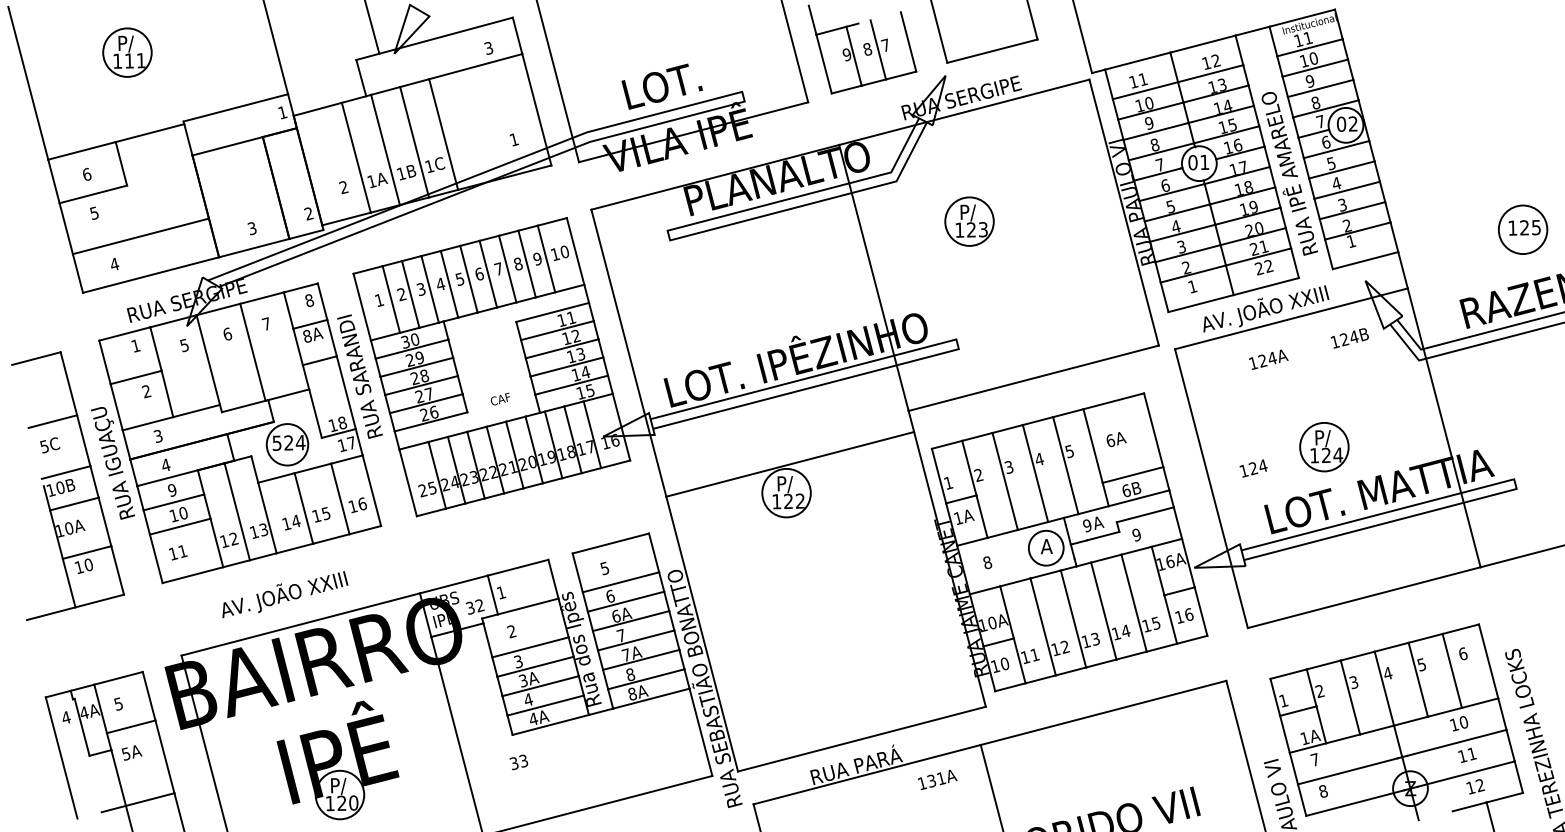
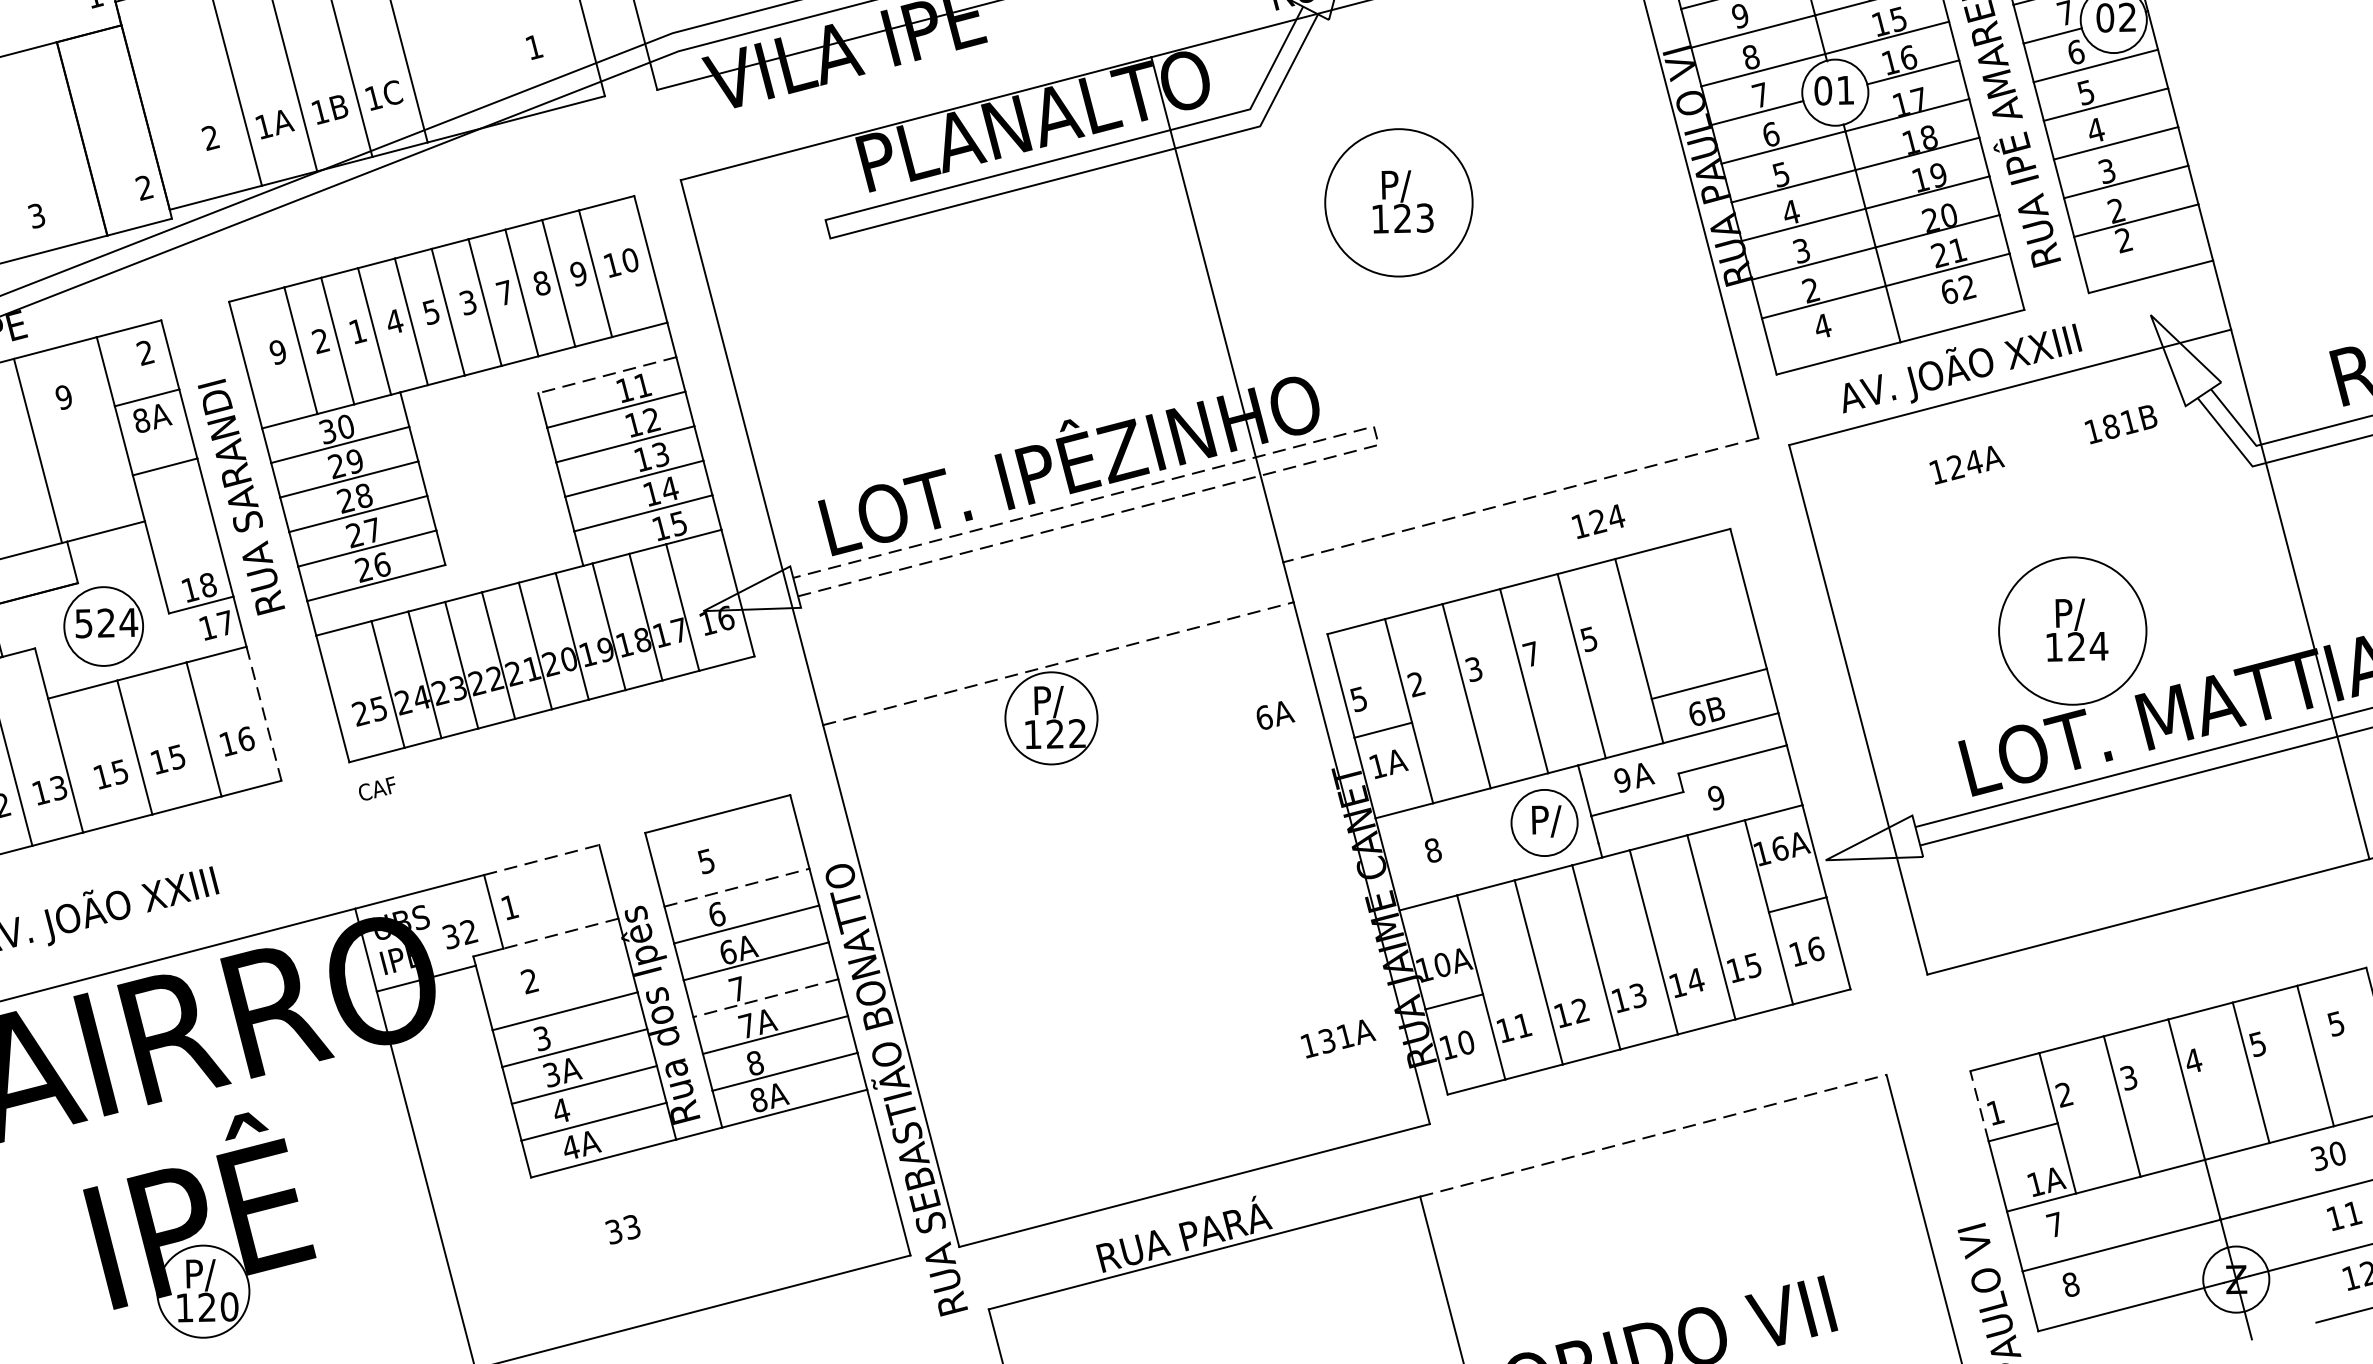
circle: (969, 221) -> (1398, 202), size x1.6
text: (1351, 241) -> (2124, 240), 1 -> 2
text: (1259, 268) -> (1949, 291), 22 -> 62
text: (478, 273) -> (466, 301), 6 -> 3
text: (1192, 286) -> (1822, 325), 1 -> 4
text: (421, 289) -> (358, 331), 3 -> 1
text: (309, 300) -> (145, 352), 8 -> 2
text: (379, 300) -> (278, 352), 1 -> 9
line: (552, 312) -> (606, 375), solid -> dashed
text: (265, 323) -> (61, 396), 7 -> 9
text: (1348, 338) -> (2118, 424), 124B -> 181B
line: (957, 343) -> (1376, 434), solid -> dashed
line: (1033, 378) -> (1520, 500), solid -> dashed
text: (500, 398) -> (377, 787), moved
text: (1116, 439) -> (1275, 715), moved
circle: (1324, 446) -> (2072, 629), size x1.6
text: (1039, 458) -> (1531, 652), 4 -> 7
line: (790, 464) -> (1058, 663), solid -> dashed
text: (1253, 468) -> (1598, 521), moved
text: (948, 482) -> (1358, 698), 1 -> 5
line: (372, 491) -> (265, 715), solid -> dashed
text: (295, 521) -> (118, 772), 14 -> 15
text: (1046, 547) -> (1545, 821), A -> P/
line: (518, 567) -> (542, 859), solid -> dashed
line: (621, 582) -> (737, 888), solid -> dashed
line: (527, 606) -> (559, 933), solid -> dashed
line: (635, 640) -> (764, 998), solid -> dashed
text: (1462, 653) -> (2335, 1022), 6 -> 5
line: (1275, 696) -> (1979, 1104), solid -> dashed
line: (1103, 712) -> (1653, 1134), solid -> dashed
text: (1454, 724) -> (2319, 1157), 10 -> 30
text: (518, 762) -> (622, 1229), moved
text: (937, 779) -> (1338, 1038), moved

